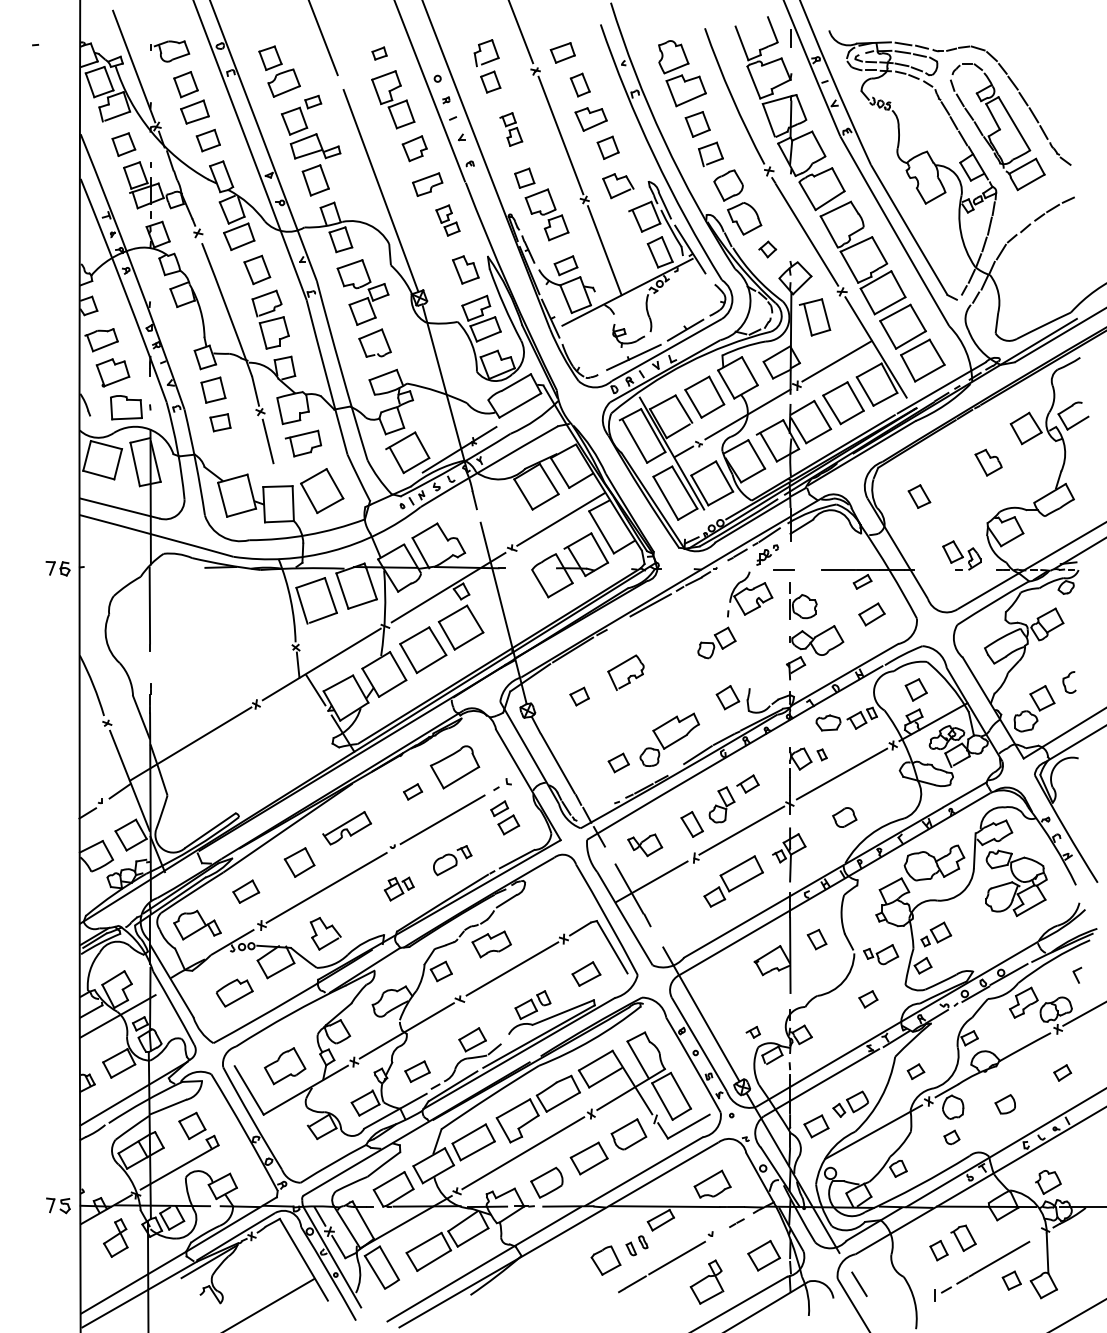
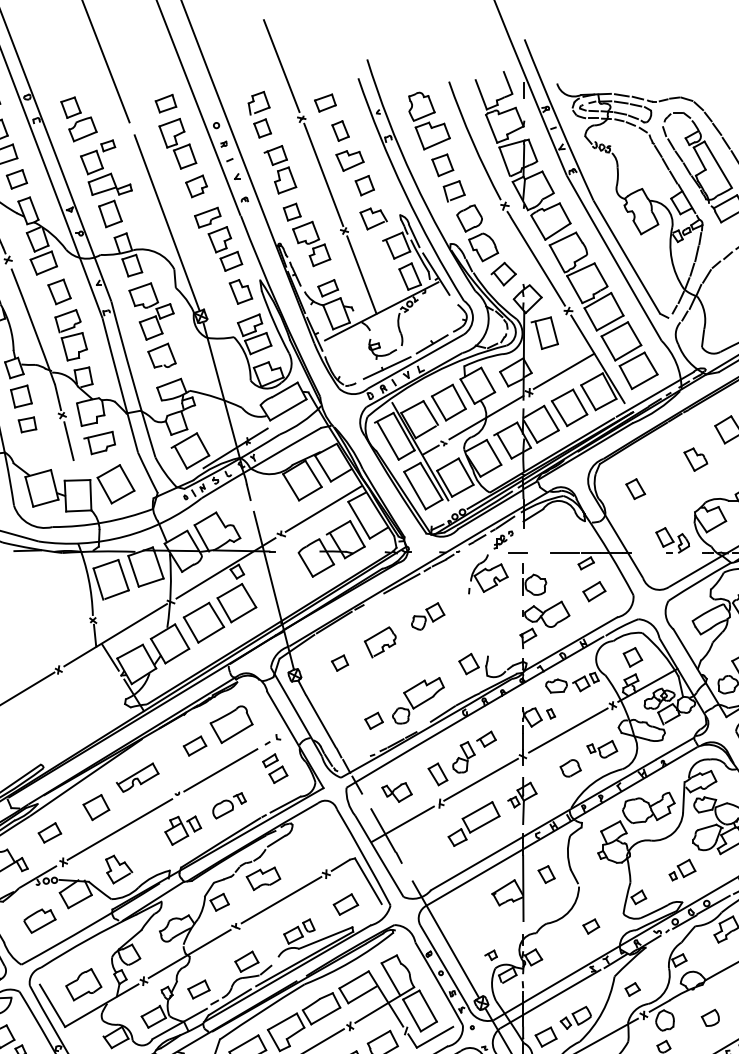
part: (379, 53) -> (165, 103), size x1.67
part: (511, 129) -> (280, 169), size x1.67
part: (447, 220) -> (225, 248), size x1.67
part: (767, 249) -> (503, 274), size x1.67
part: (716, 642) -> (427, 616), moved
part: (412, 791) -> (194, 745), size x1.43
part: (398, 888) -> (182, 830), size x1.43
part: (936, 934) -> (682, 870), moved
part: (881, 954) -> (602, 749), moved

